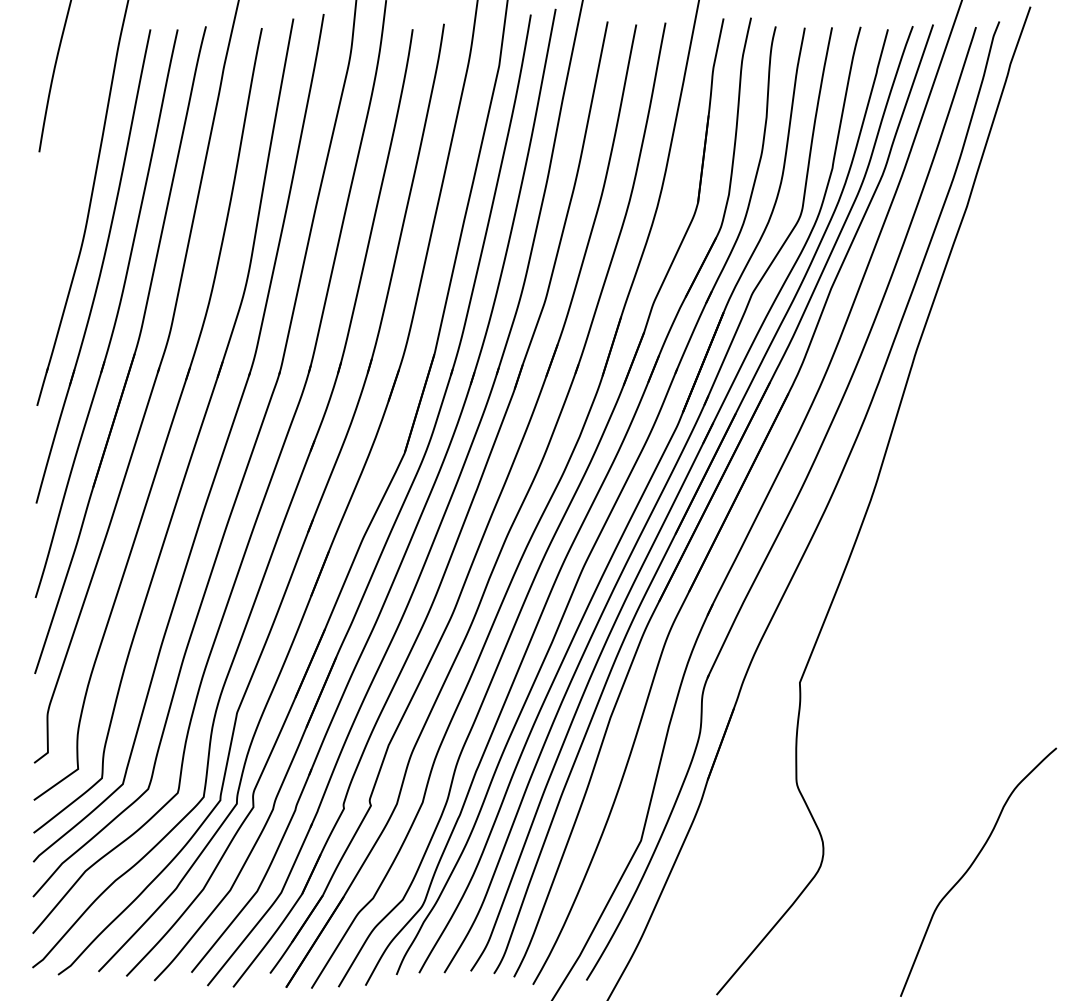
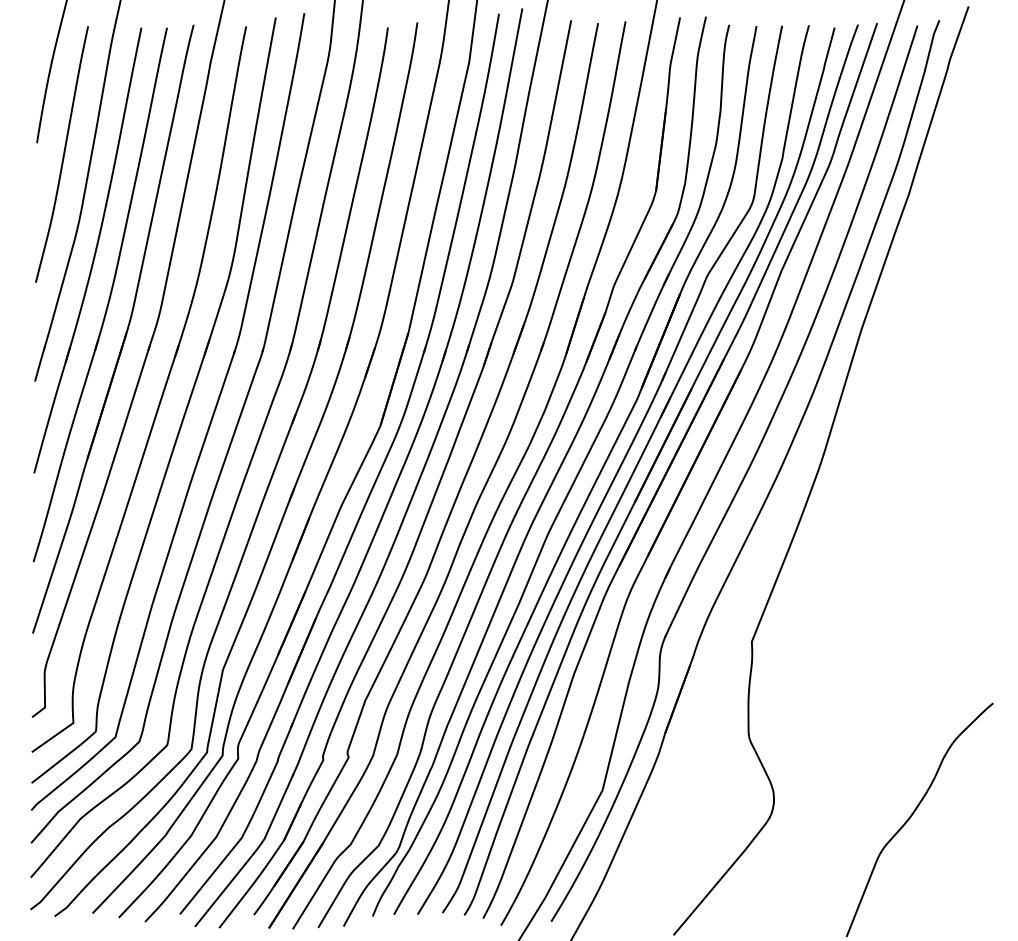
curve: (67, 164) -> (63, 154), added

